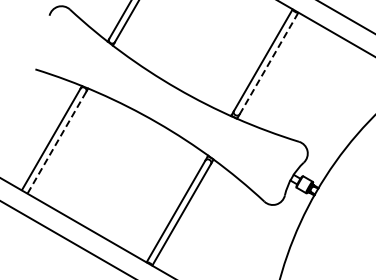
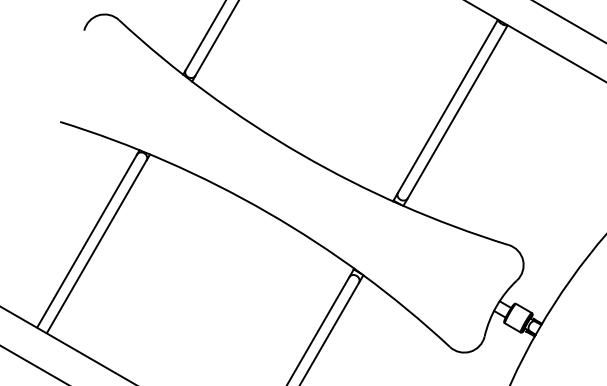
line: (268, 63) -> (456, 111), dashed -> solid
line: (56, 142) -> (96, 246), dashed -> solid

